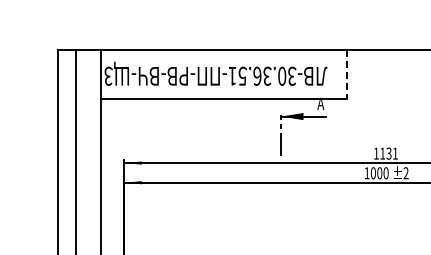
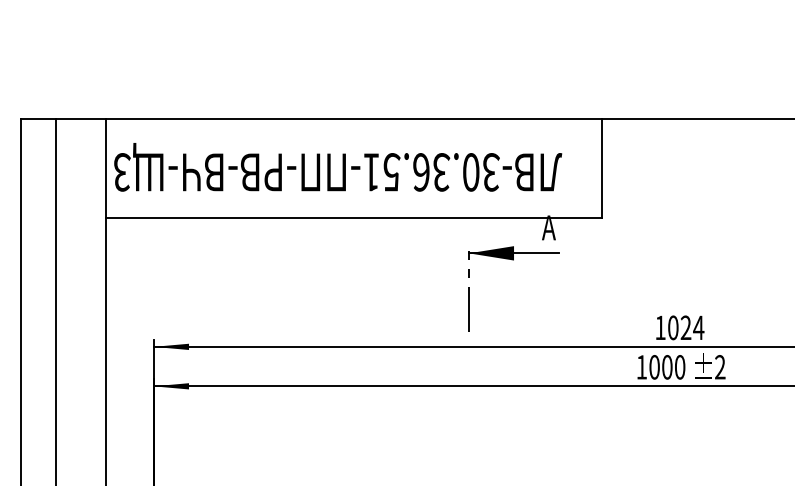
line: (347, 74) -> (602, 168), dashed -> solid
text: (389, 153) -> (686, 327), 1131 -> 1024

